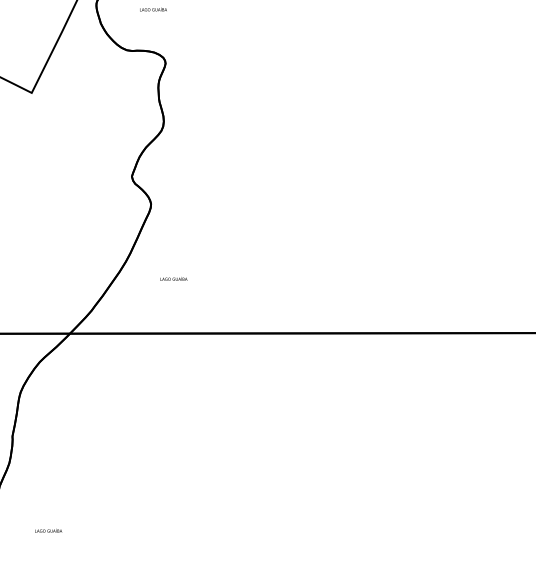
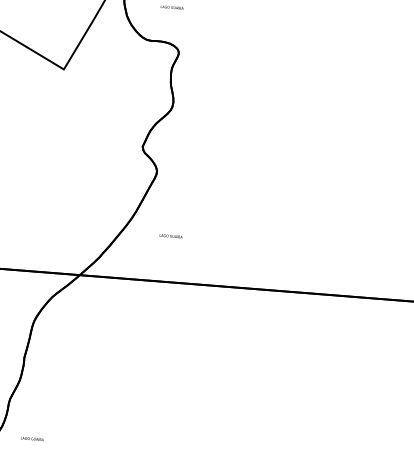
text: (48, 530) -> (32, 438), moved

